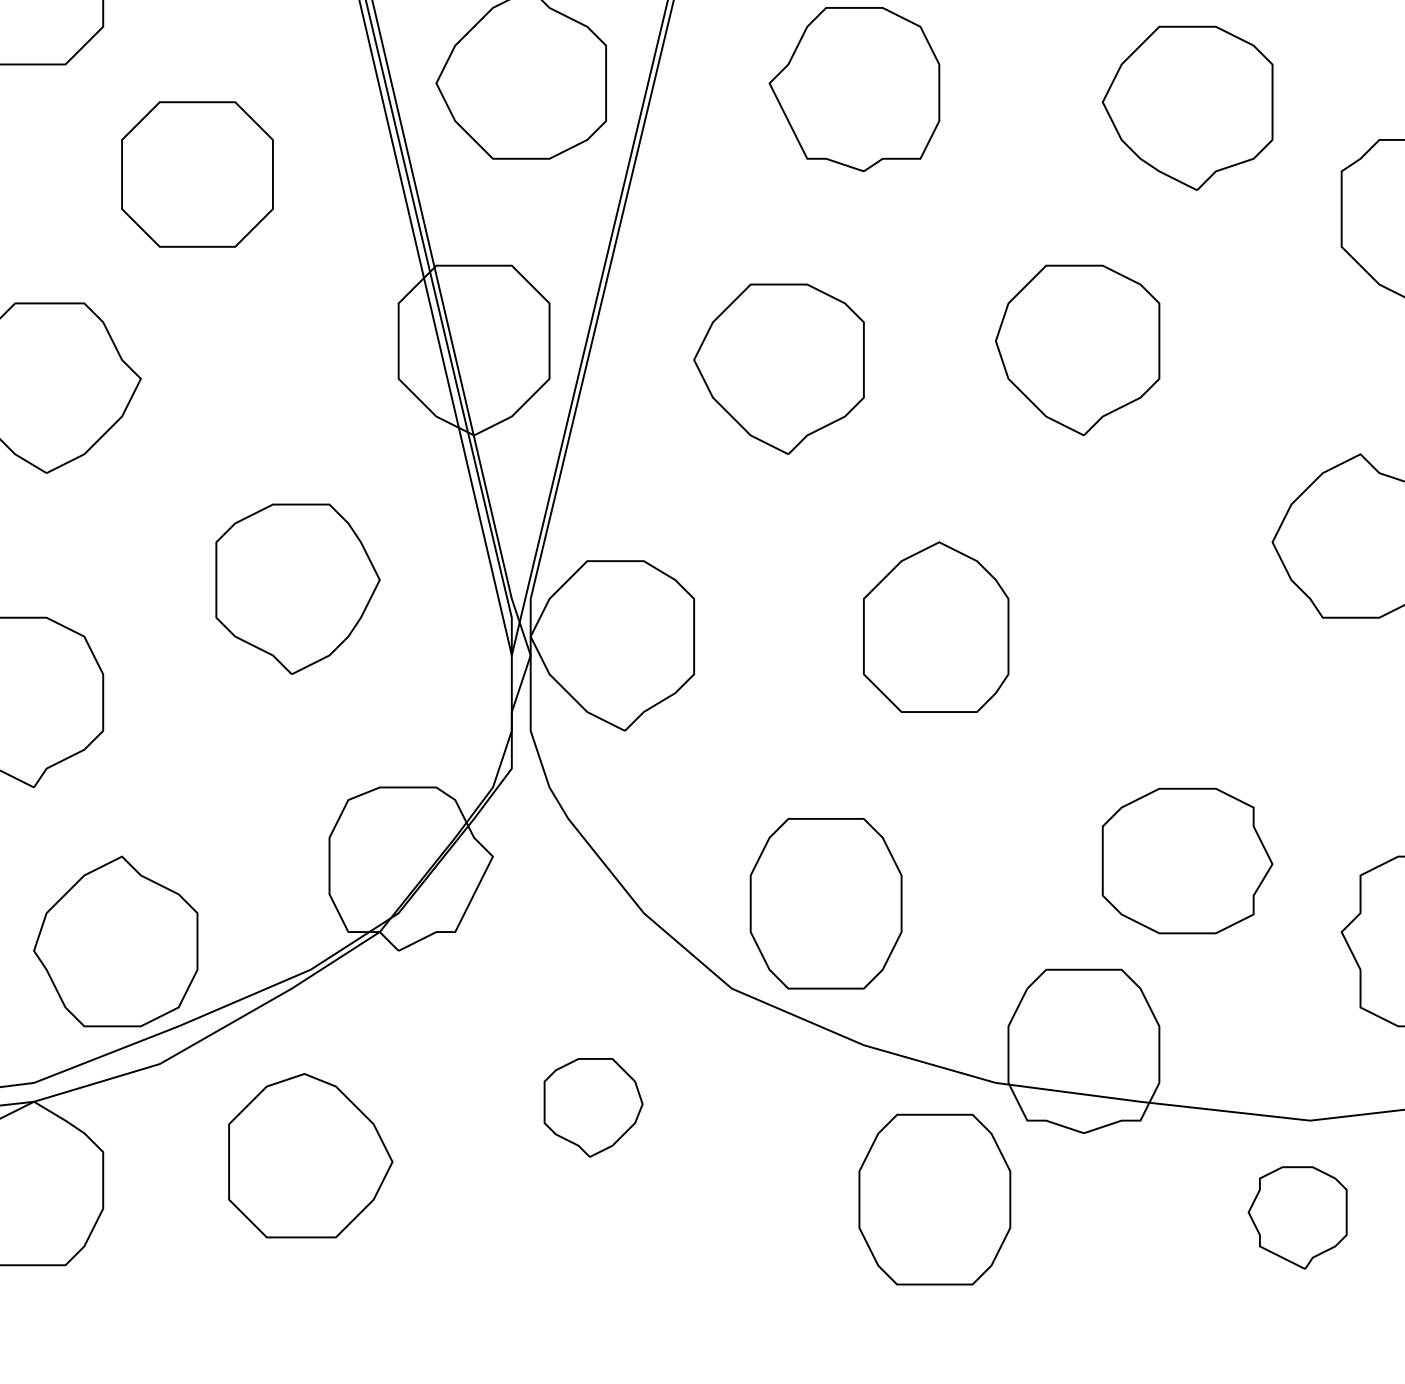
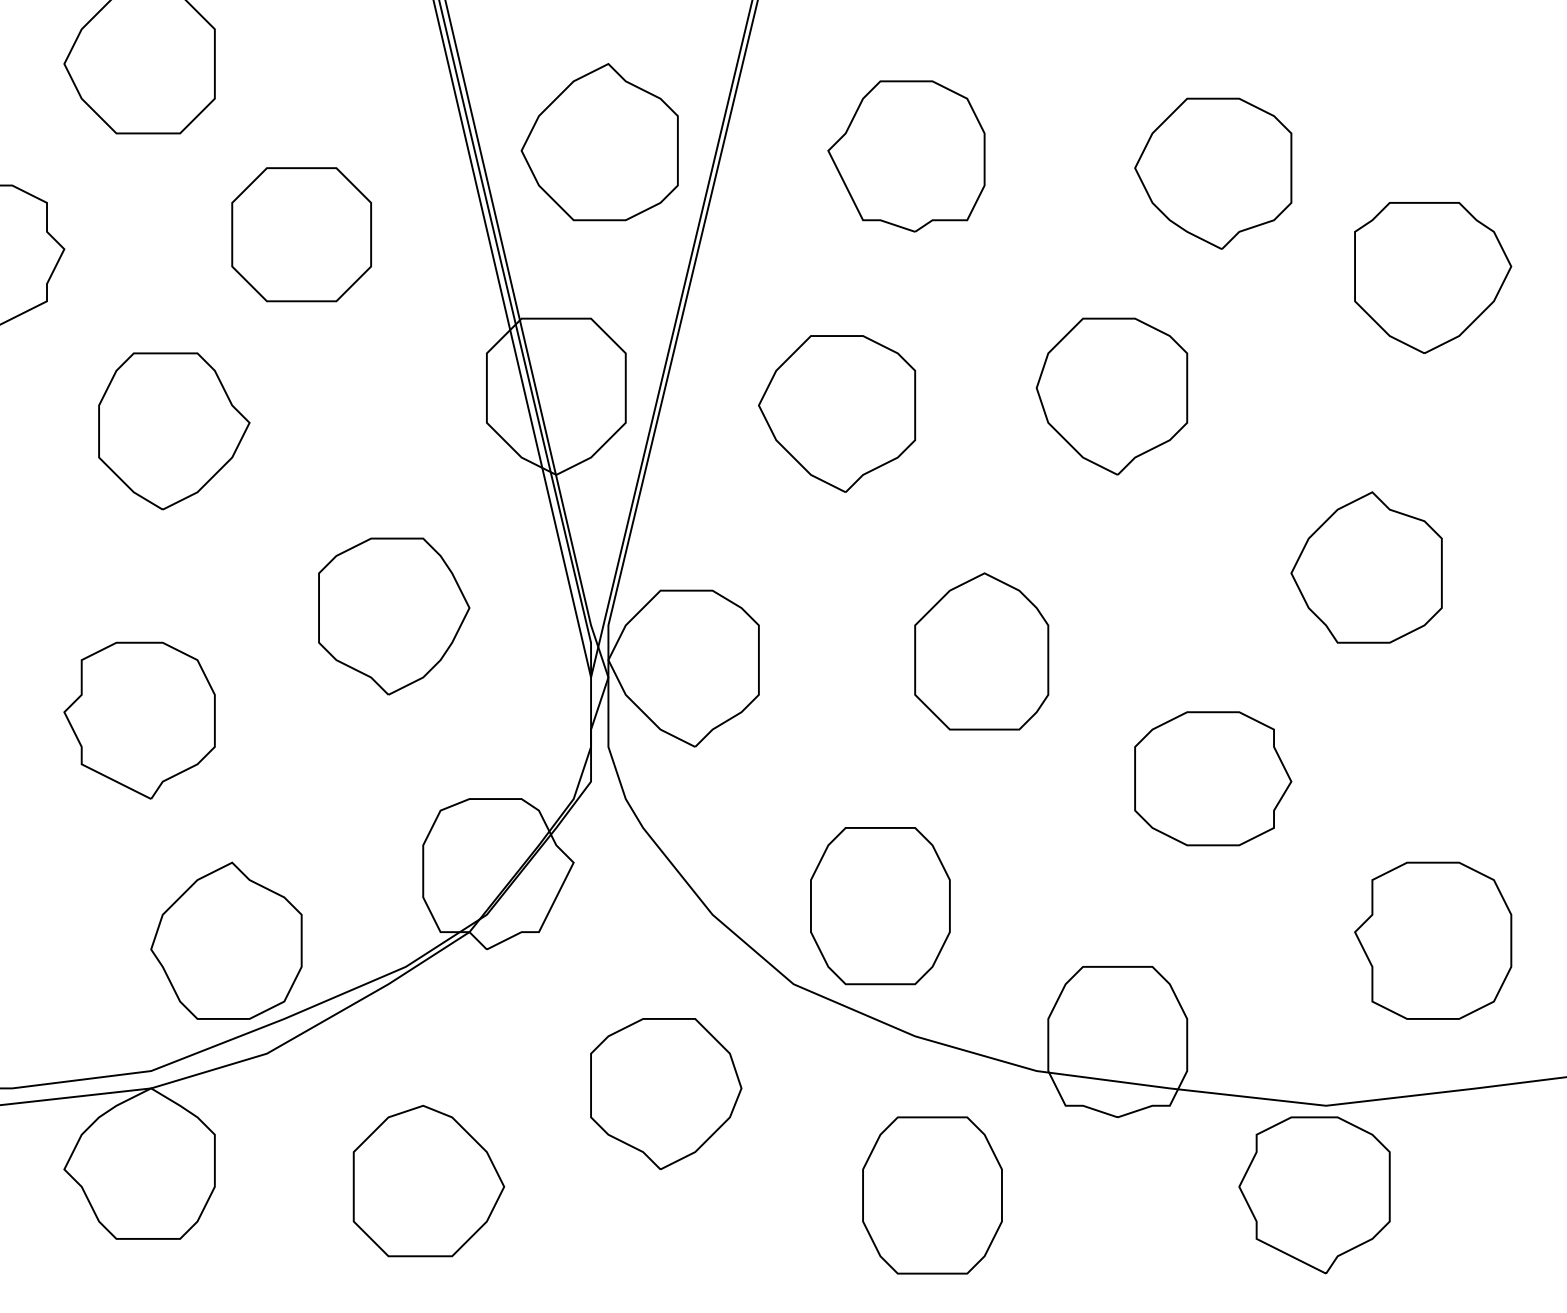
part: (1187, 860) -> (1213, 778), moved
part: (593, 1107) -> (666, 1093), size x1.67
part: (310, 1155) -> (428, 1180), moved
part: (934, 1199) -> (932, 1195), moved
part: (1297, 1218) -> (1314, 1195), size x1.67

